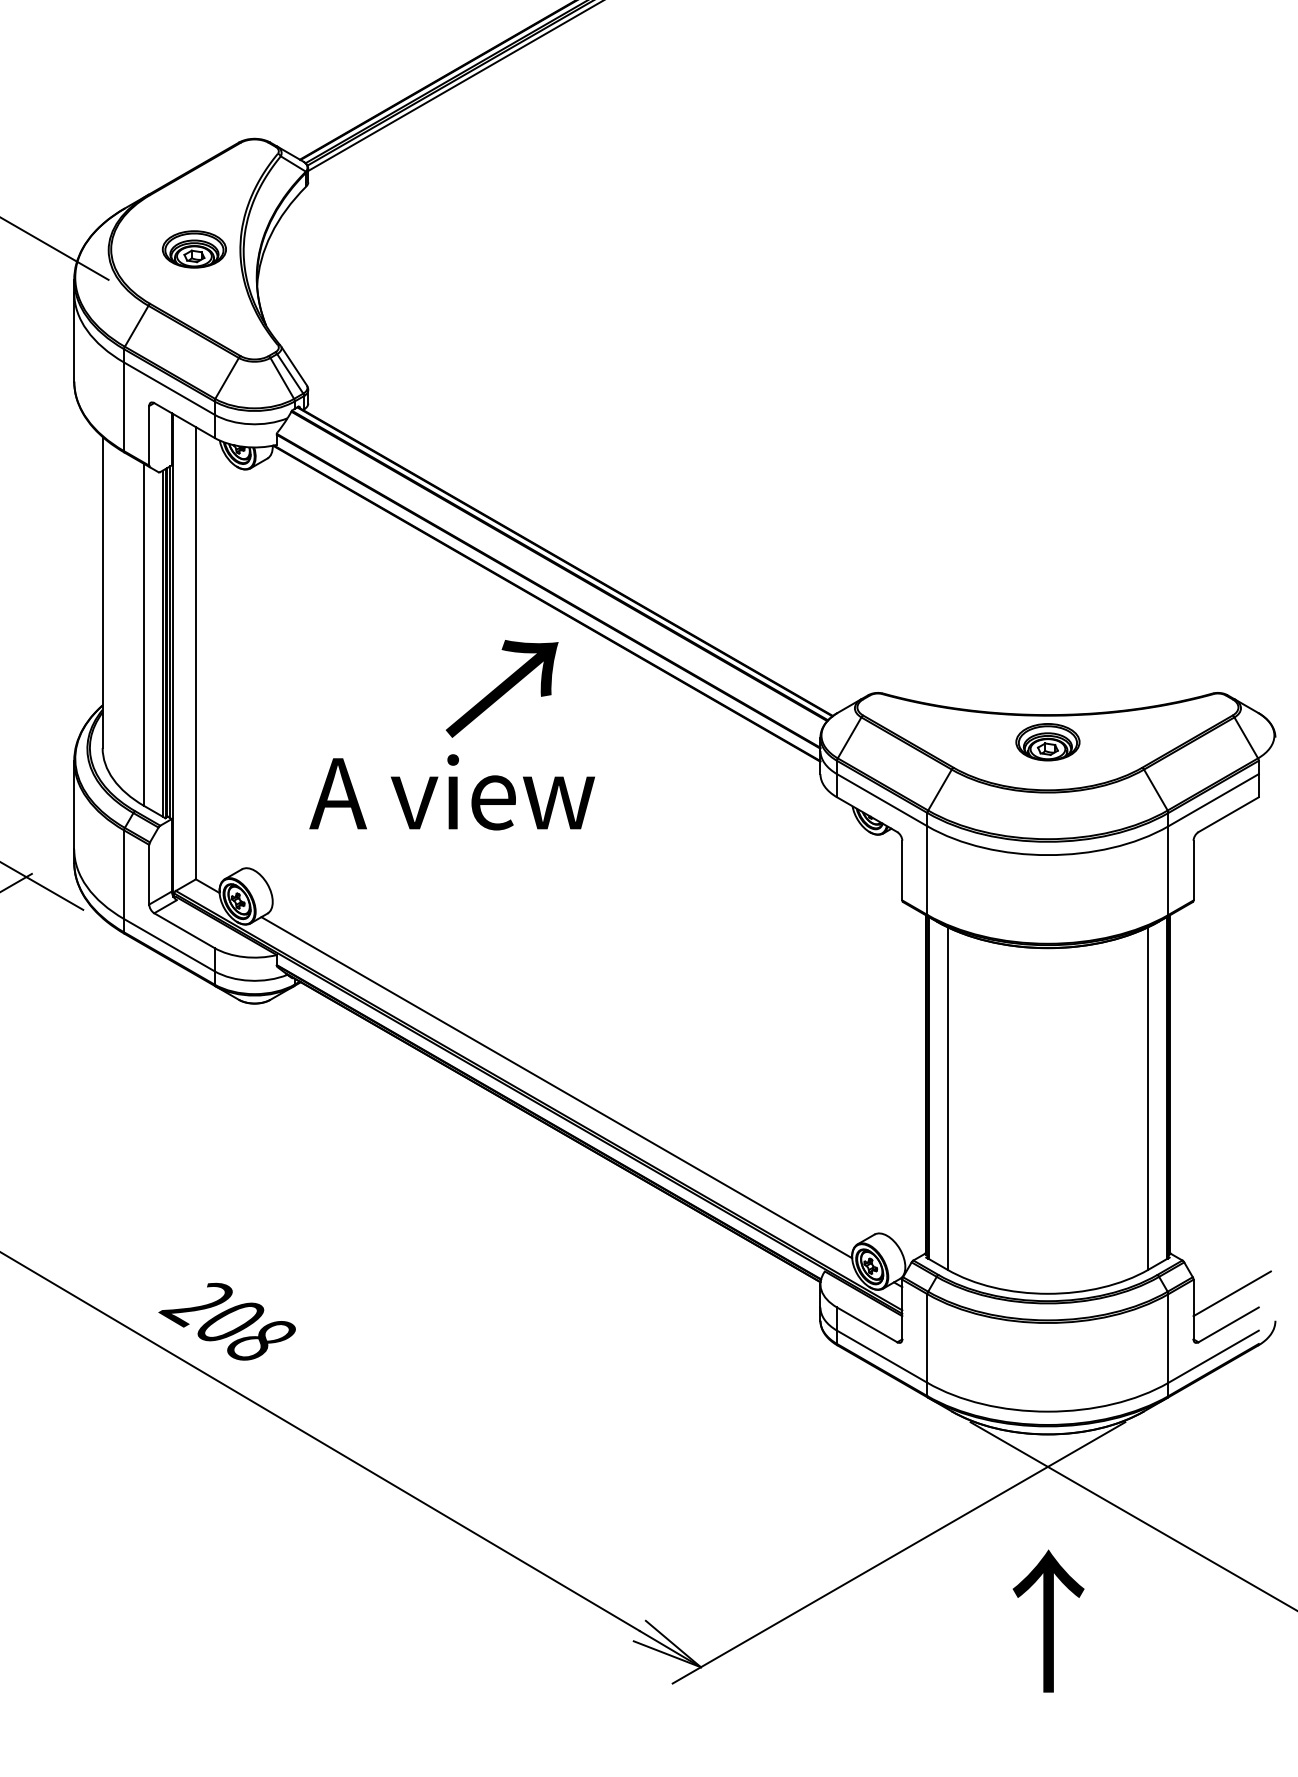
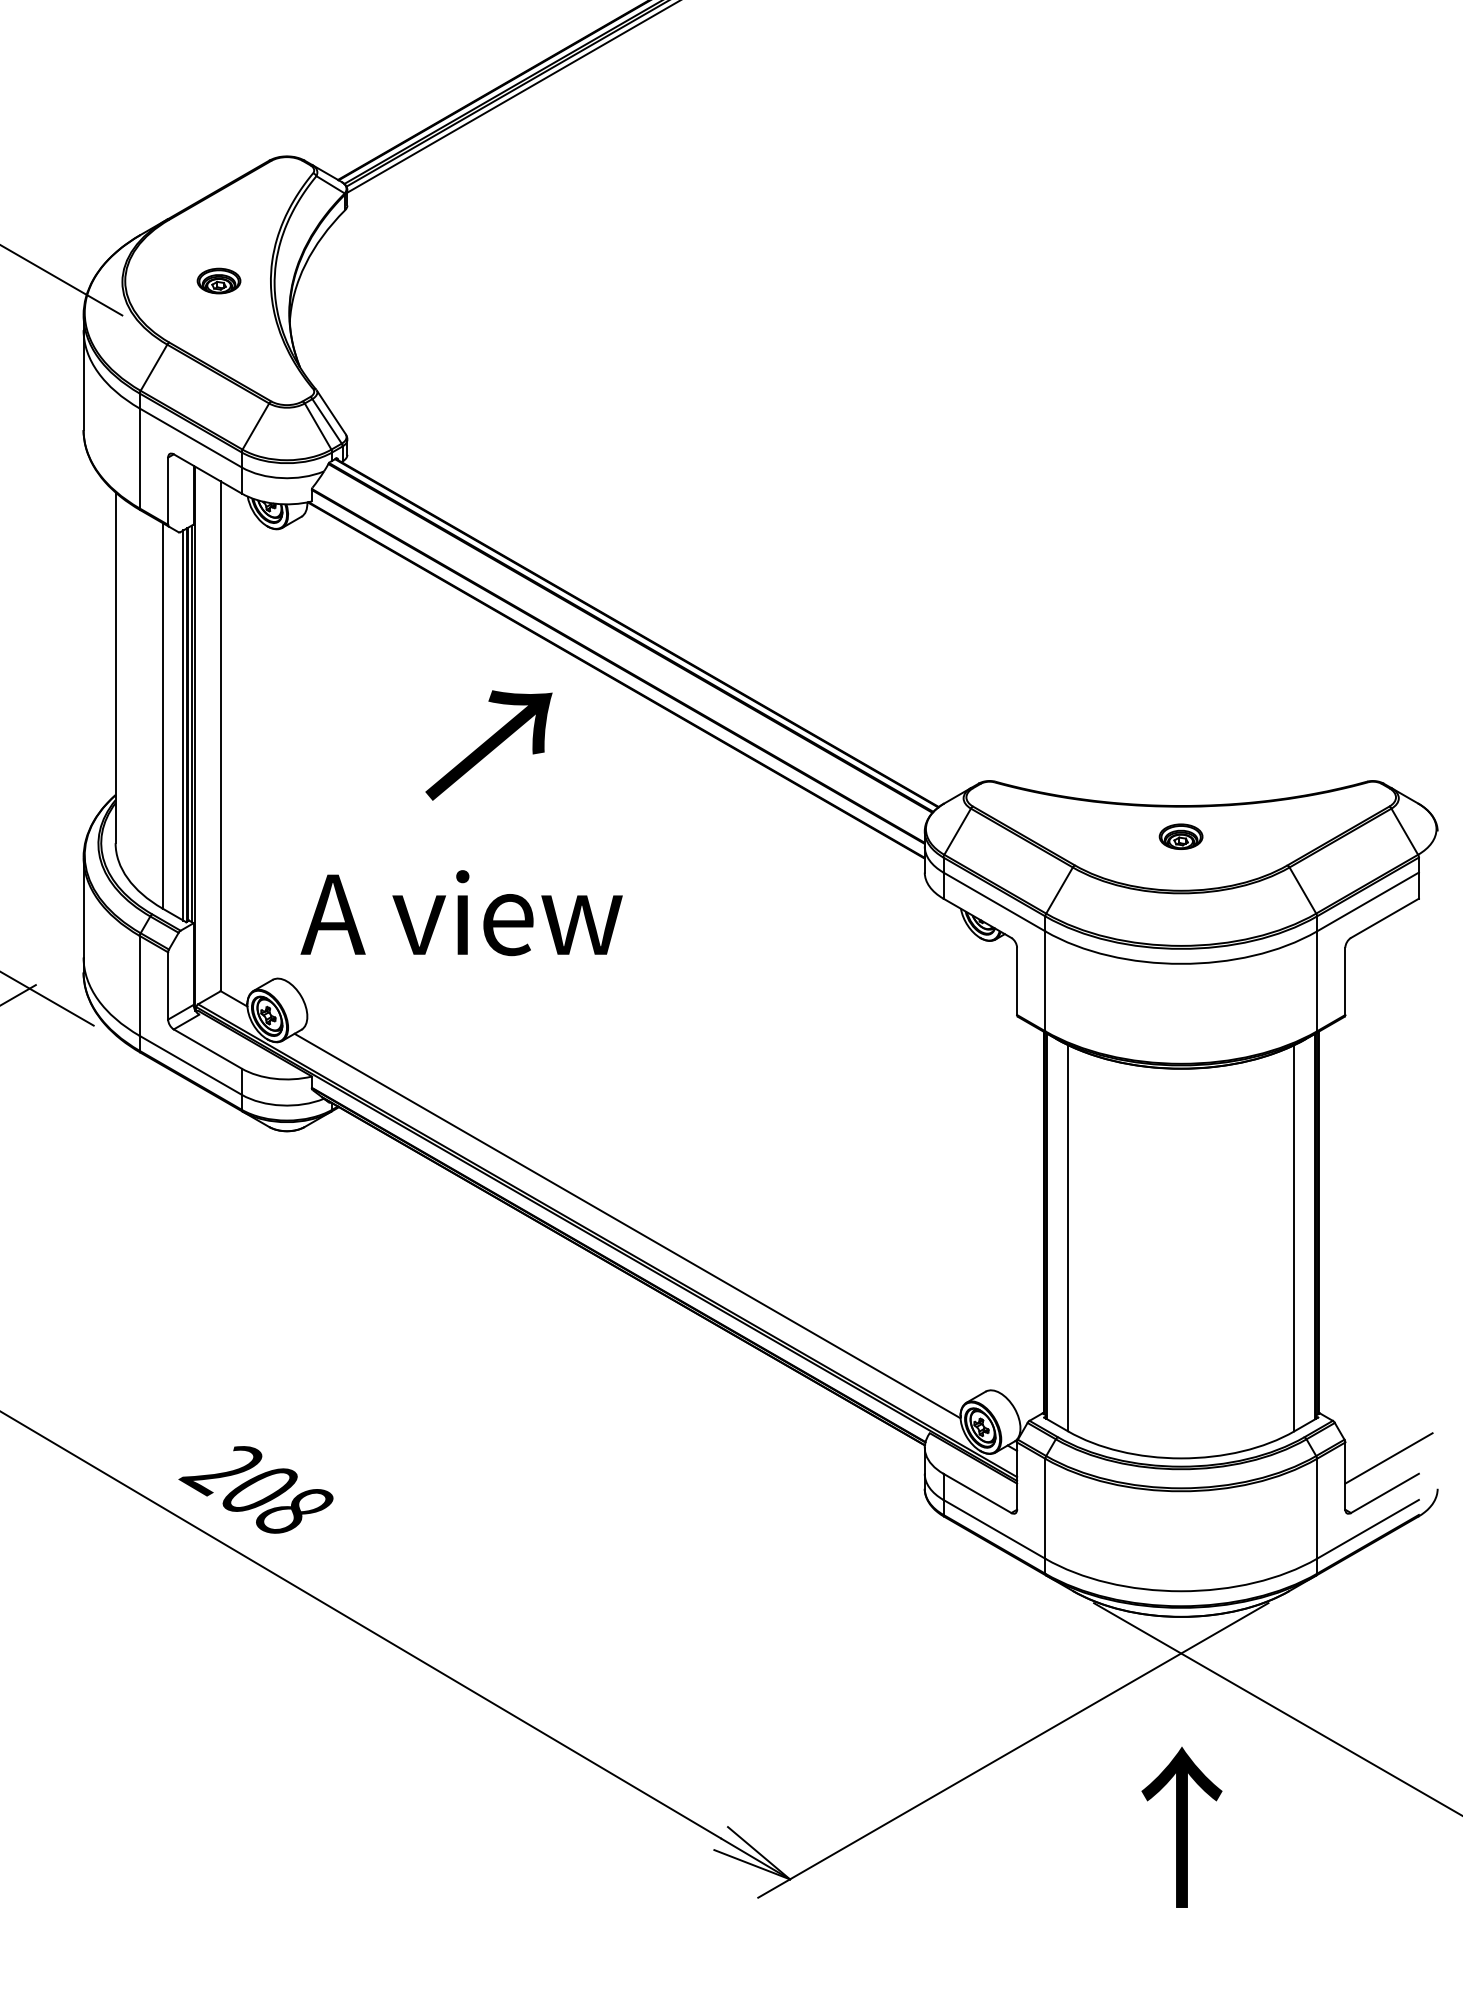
part: (193, 248) -> (218, 280), size x0.6
text: (501, 688) -> (488, 745), moved
part: (1047, 742) -> (1180, 836), size x0.6
text: (452, 792) -> (461, 913), moved

